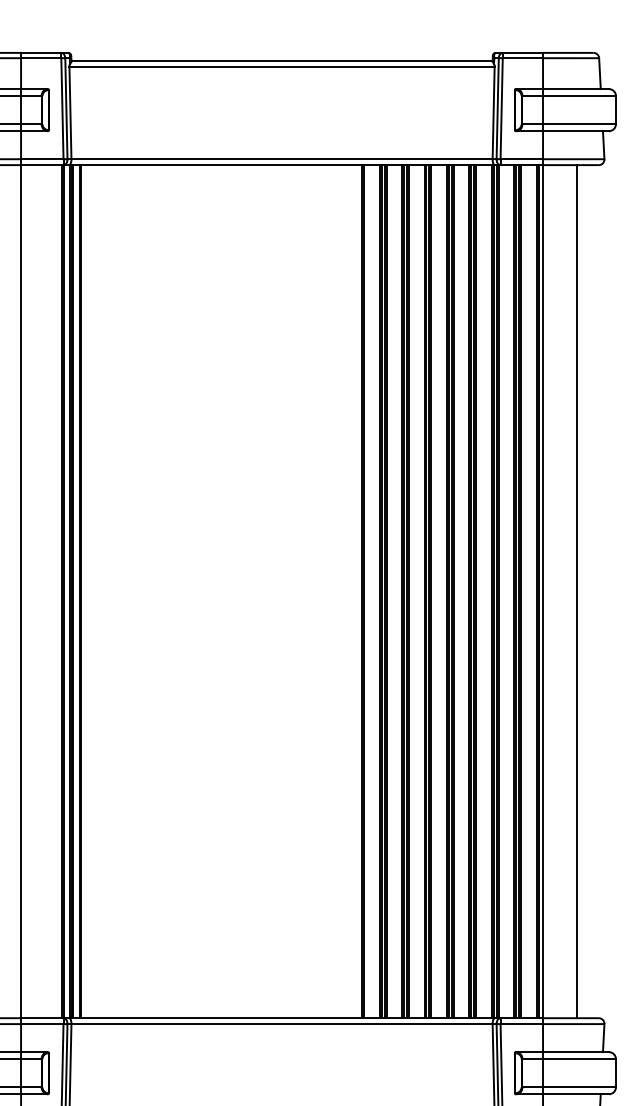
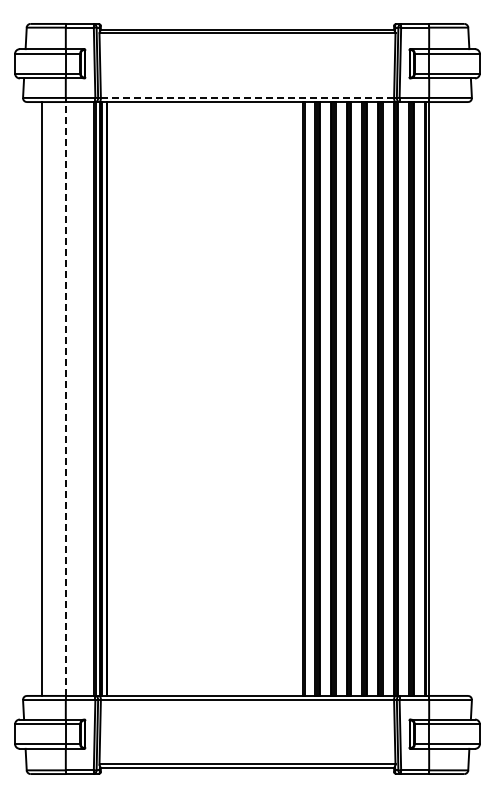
line: (282, 158) -> (247, 97), solid -> dashed
line: (576, 590) -> (452, 398), removed
line: (20, 592) -> (65, 399), solid -> dashed

